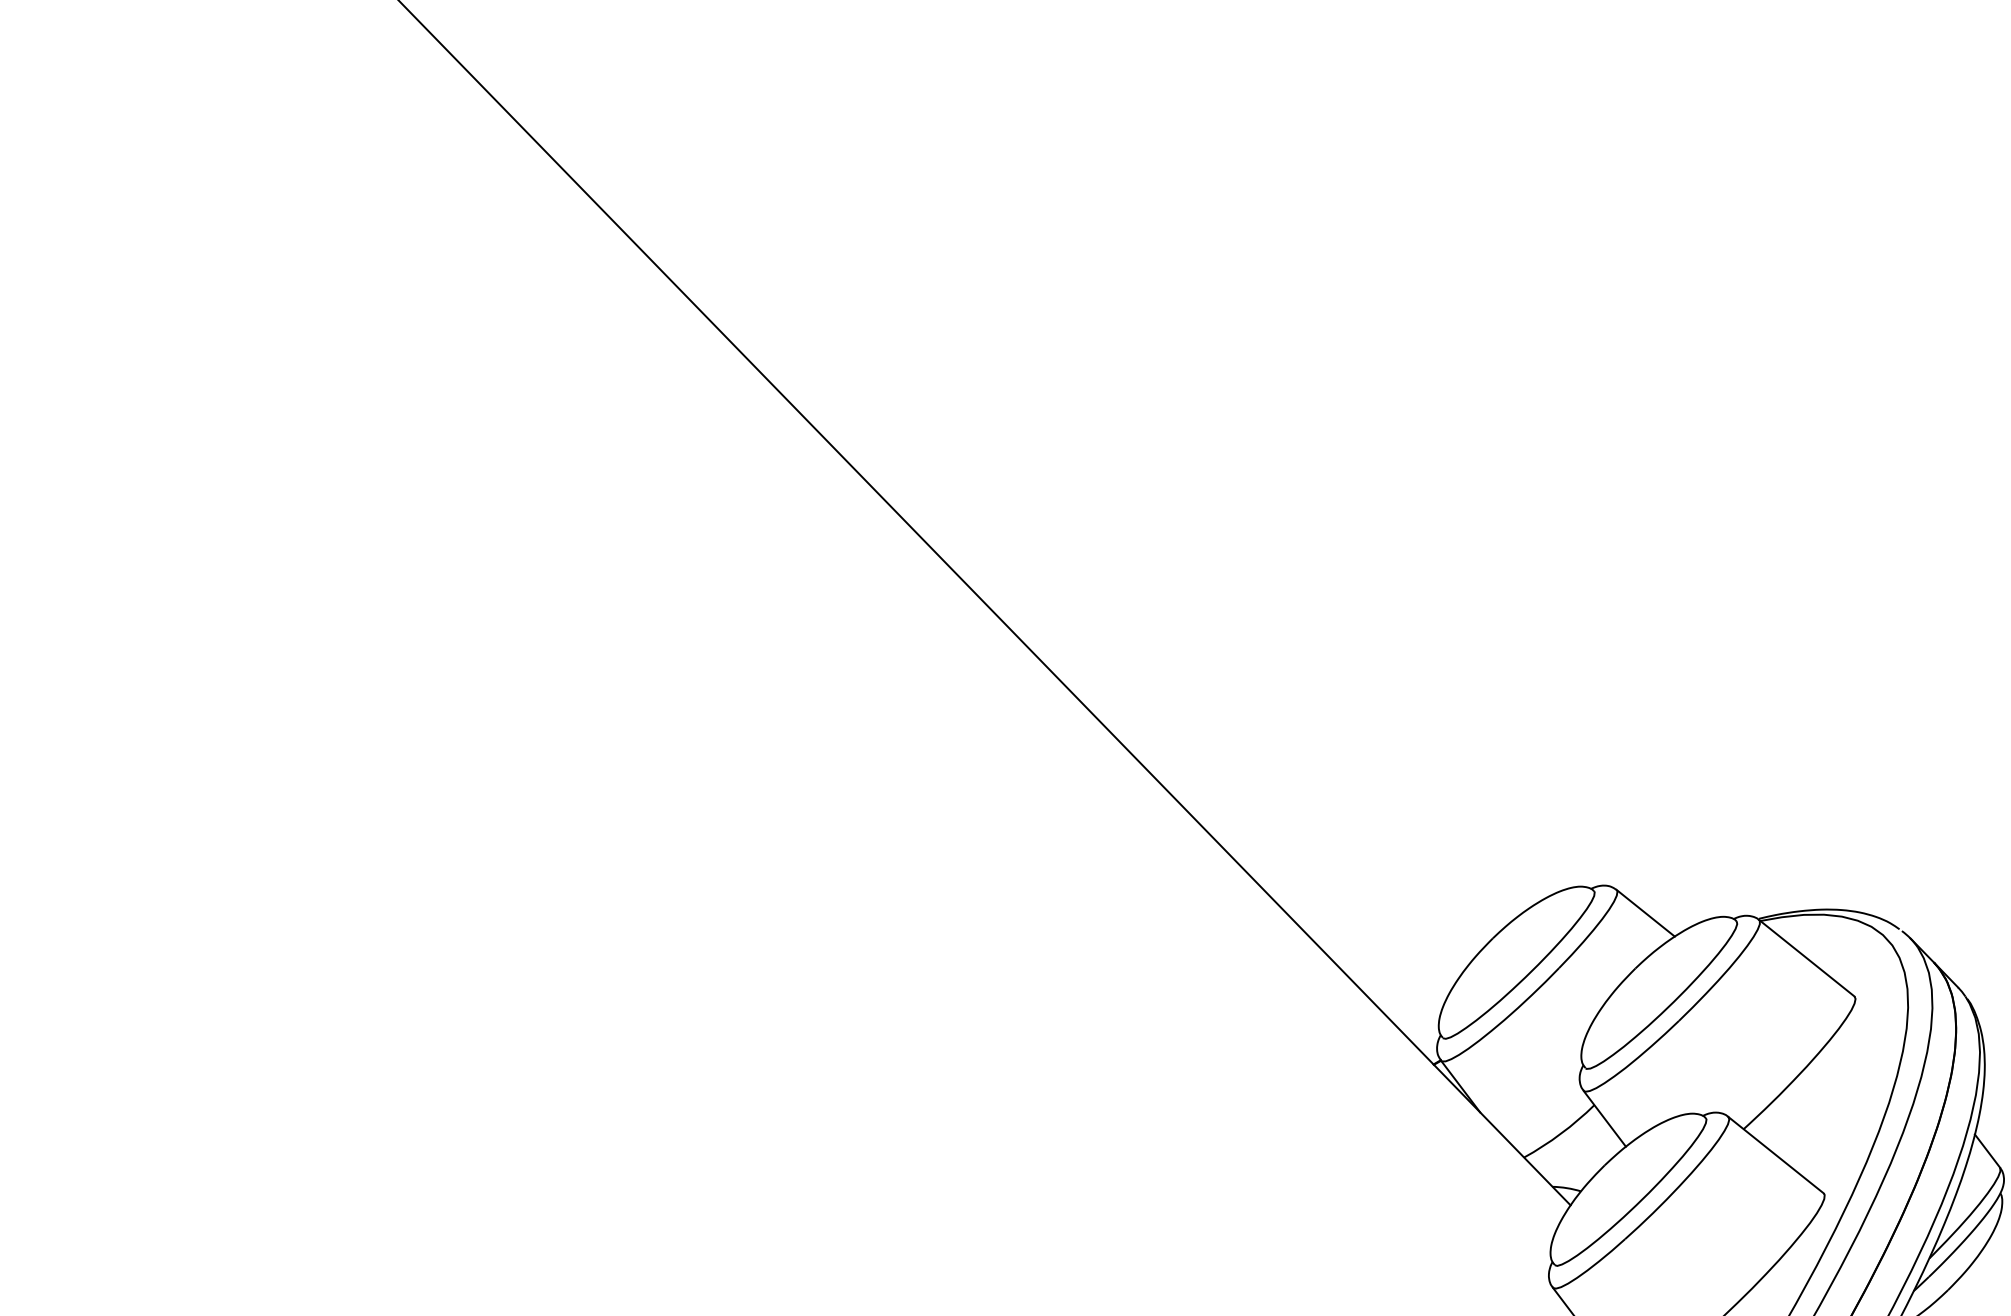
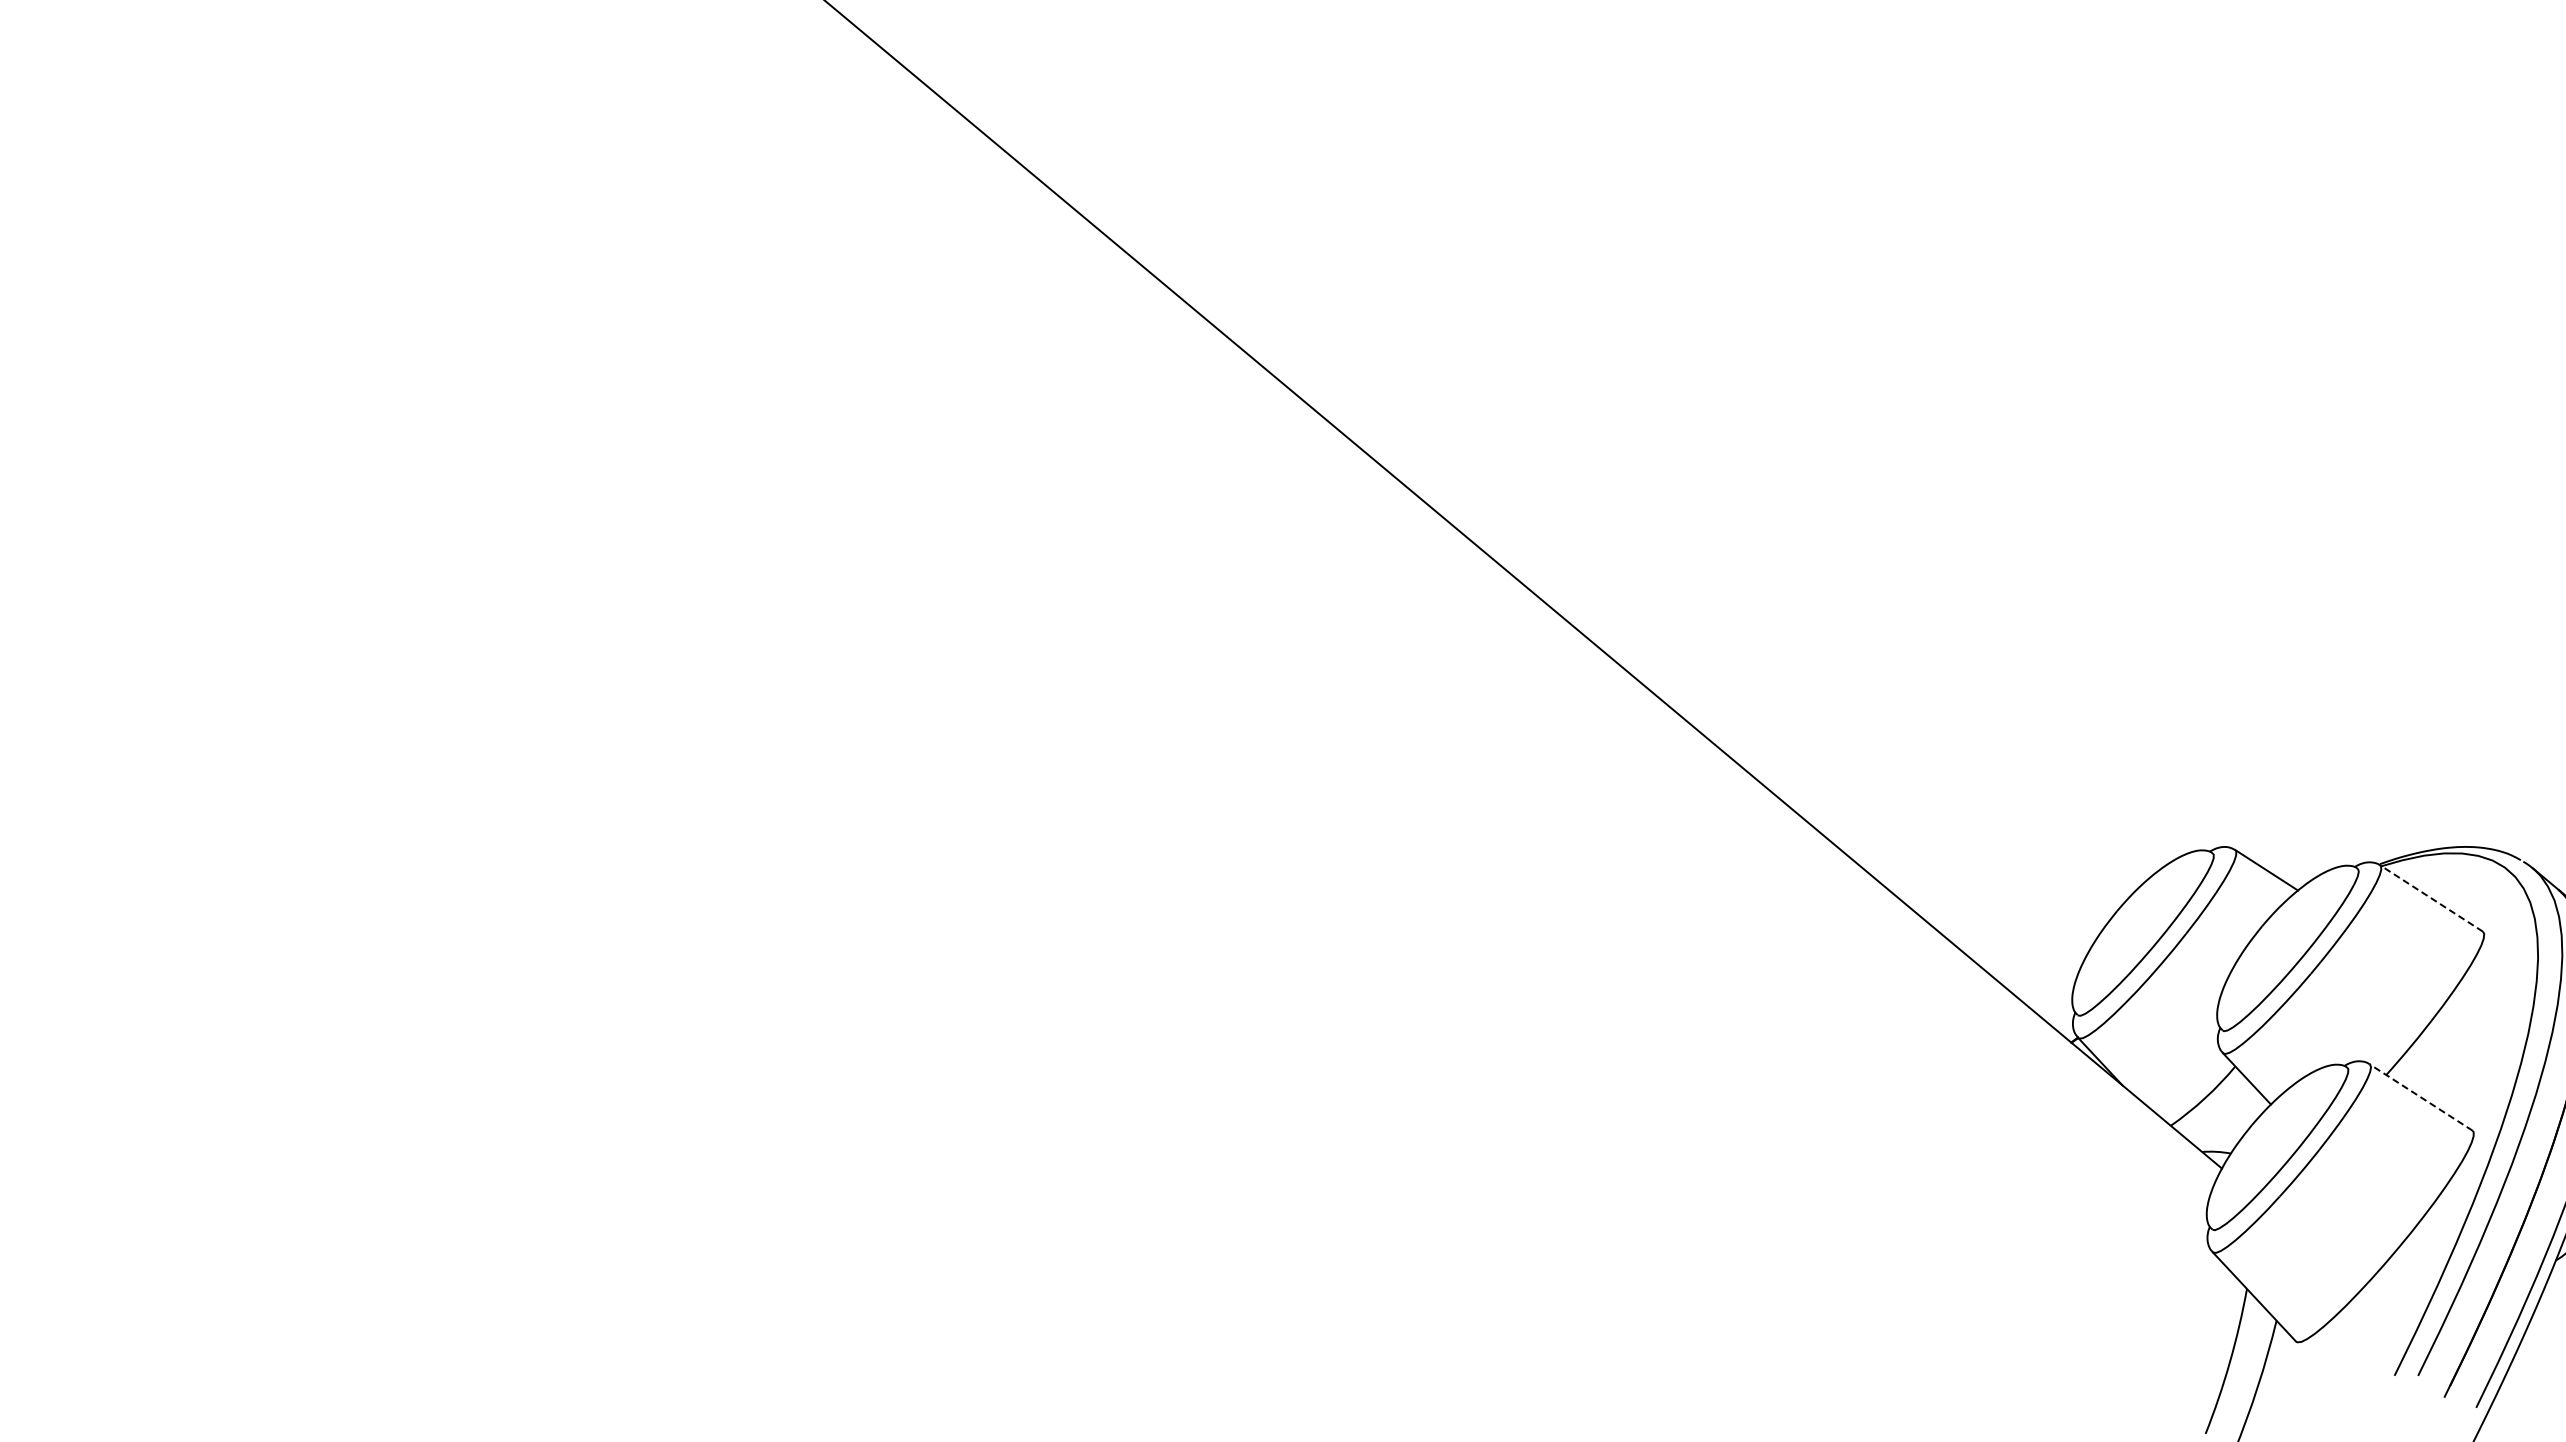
line: (1806, 958) -> (2431, 898), solid -> dashed
line: (1775, 1155) -> (2420, 1097), solid -> dashed

